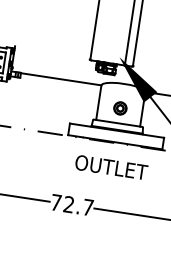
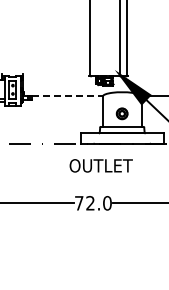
line: (61, 79) -> (67, 96), solid -> dashed
text: (110, 167) -> (100, 165), moved
text: (88, 207) -> (107, 203), 72.7 -> 72.0

